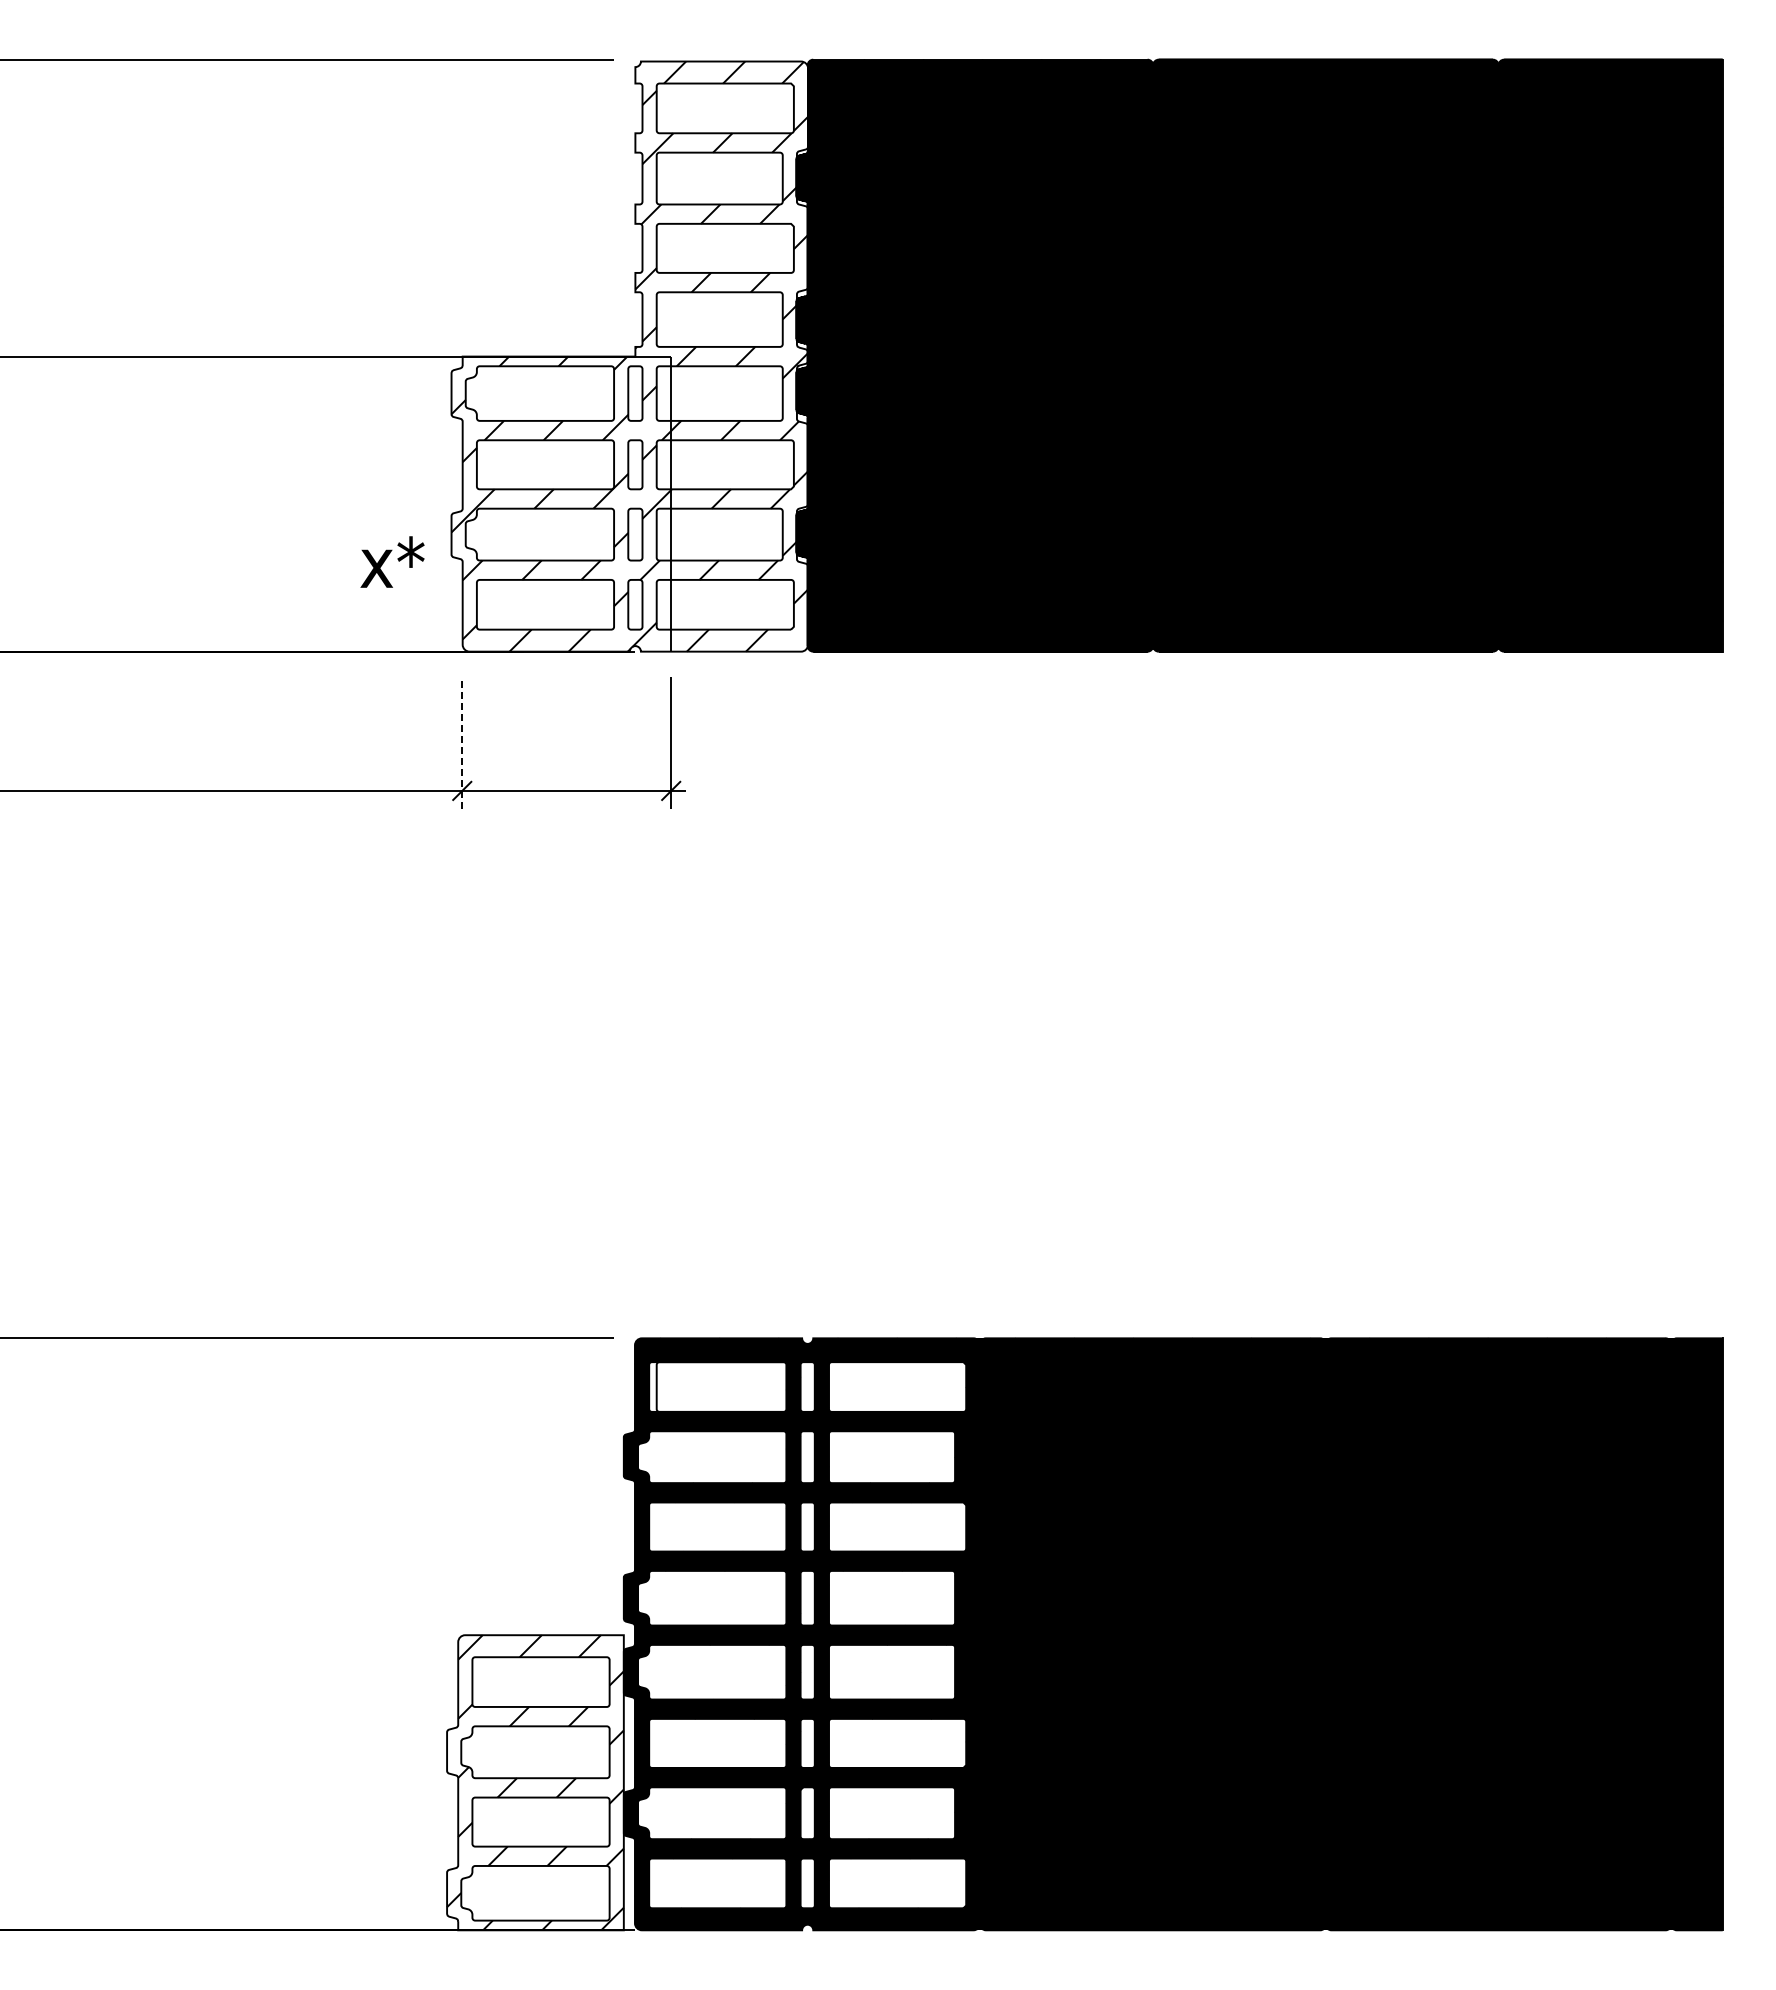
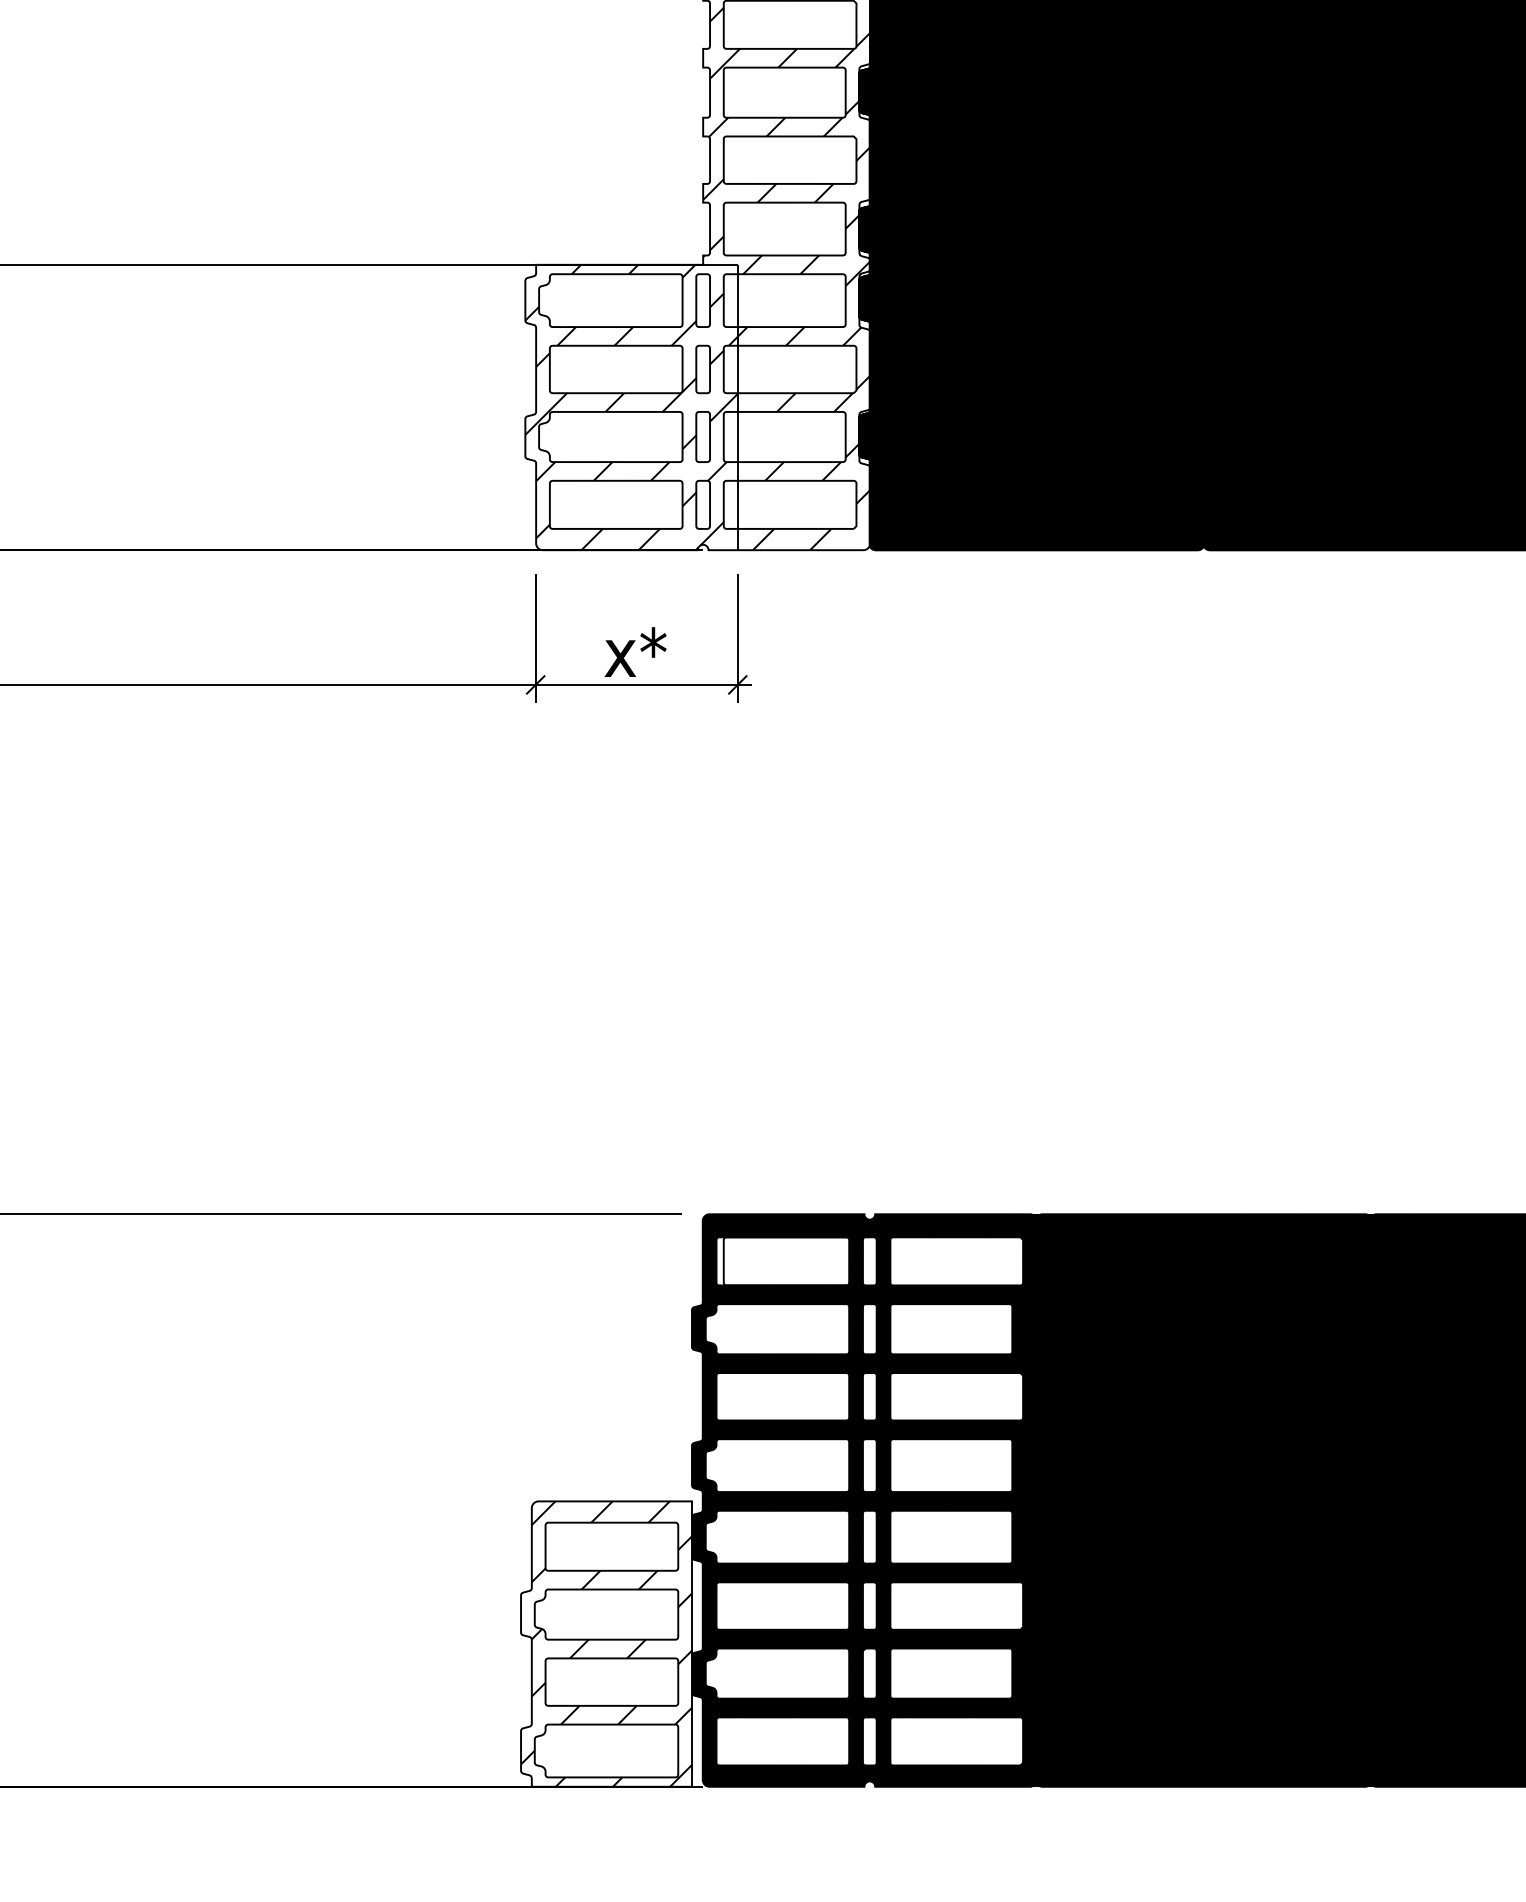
text: (392, 561) -> (635, 651), moved
line: (462, 742) -> (535, 638), dashed -> solid

